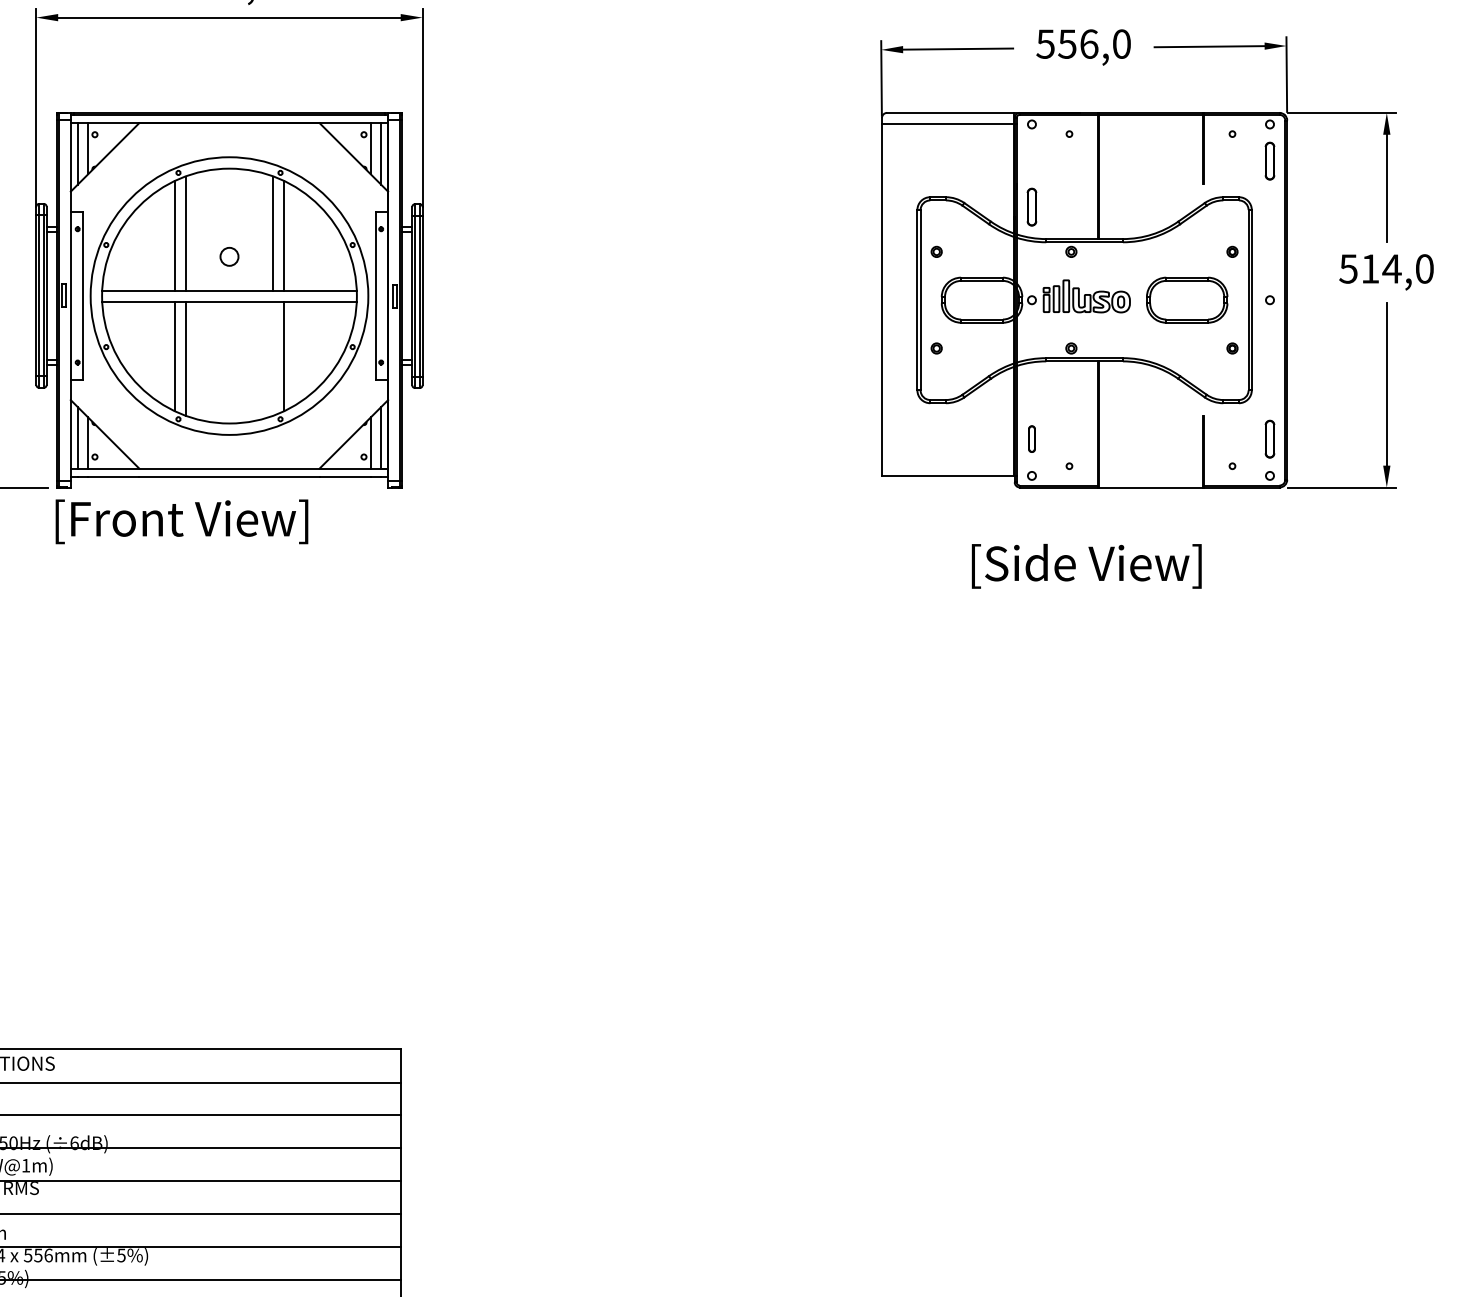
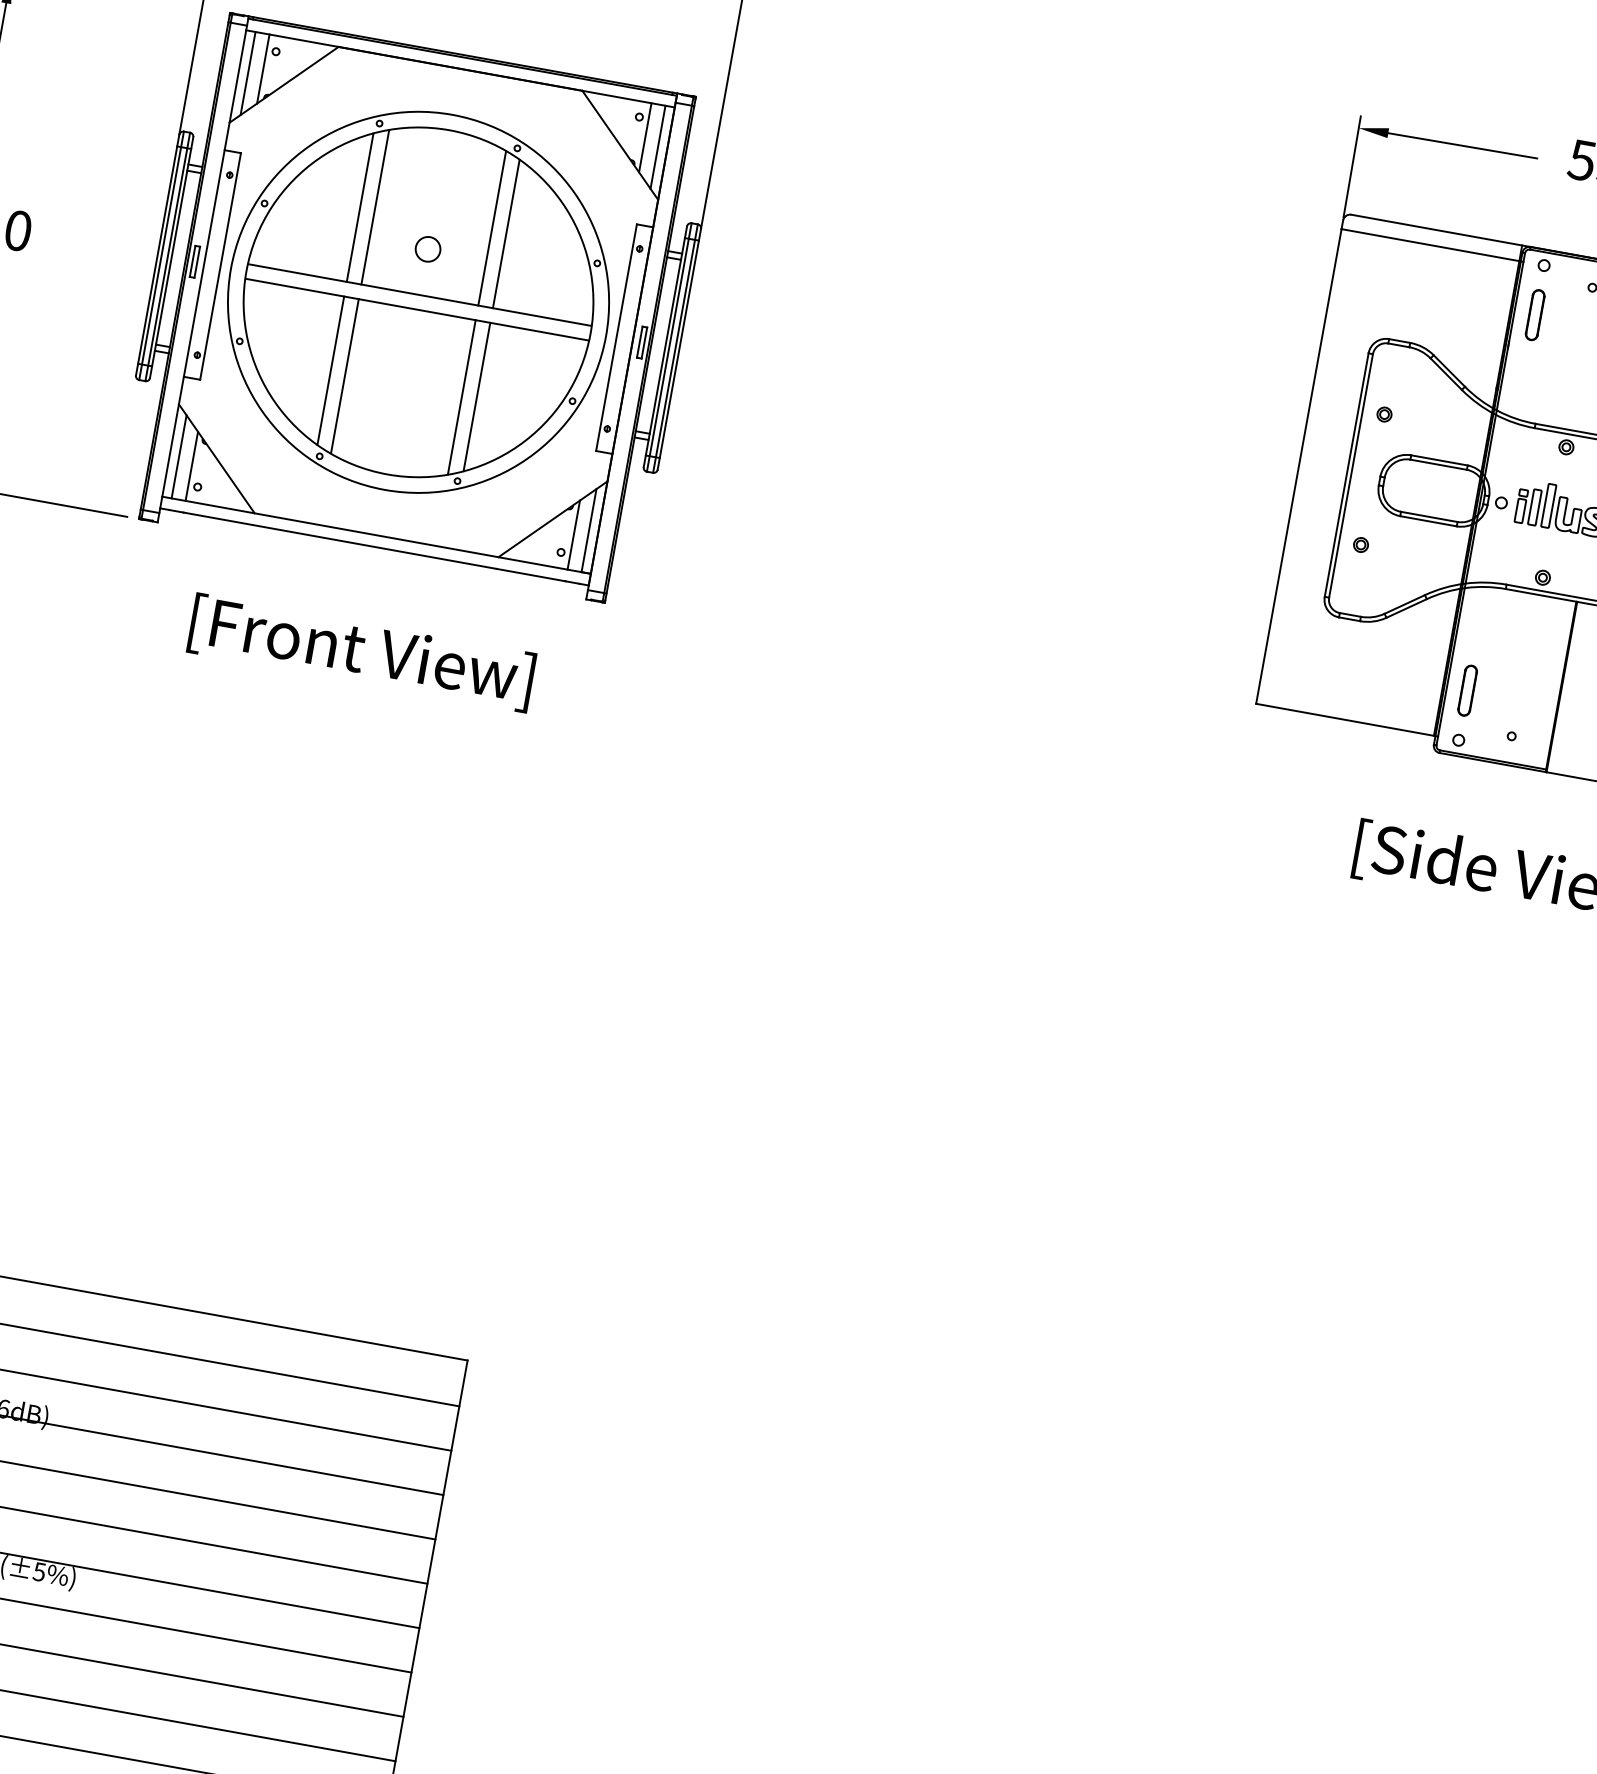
part: (1031, 206) -> (1534, 314), moved
line: (272, 358) -> (461, 397), added
part: (1031, 438) -> (1467, 689), size x1.43
text: (181, 521) -> (361, 652), moved

